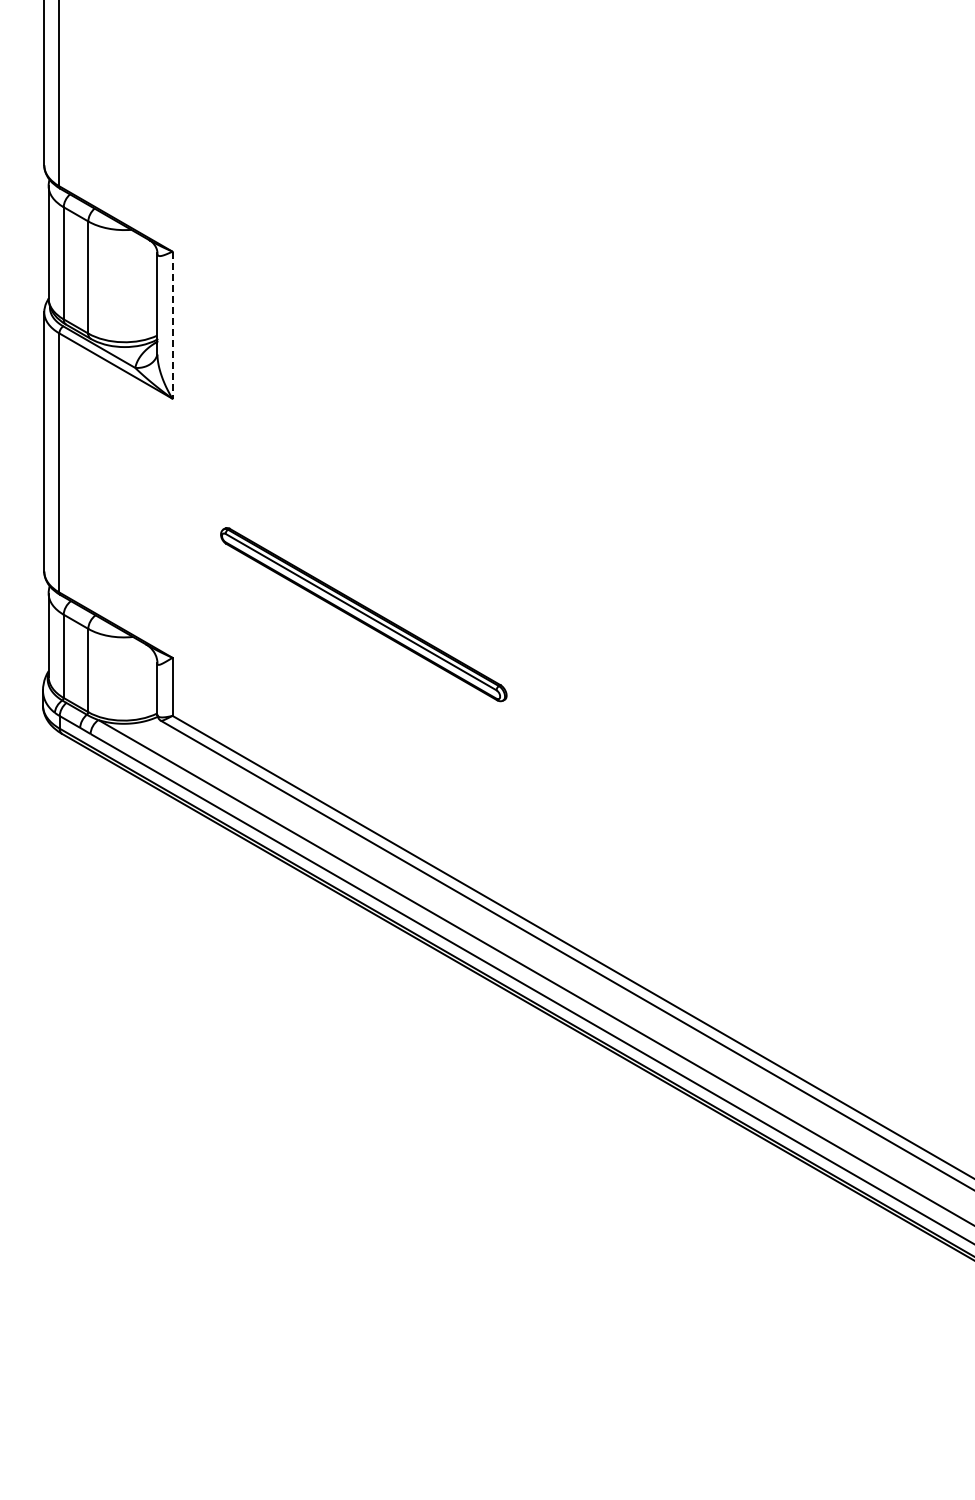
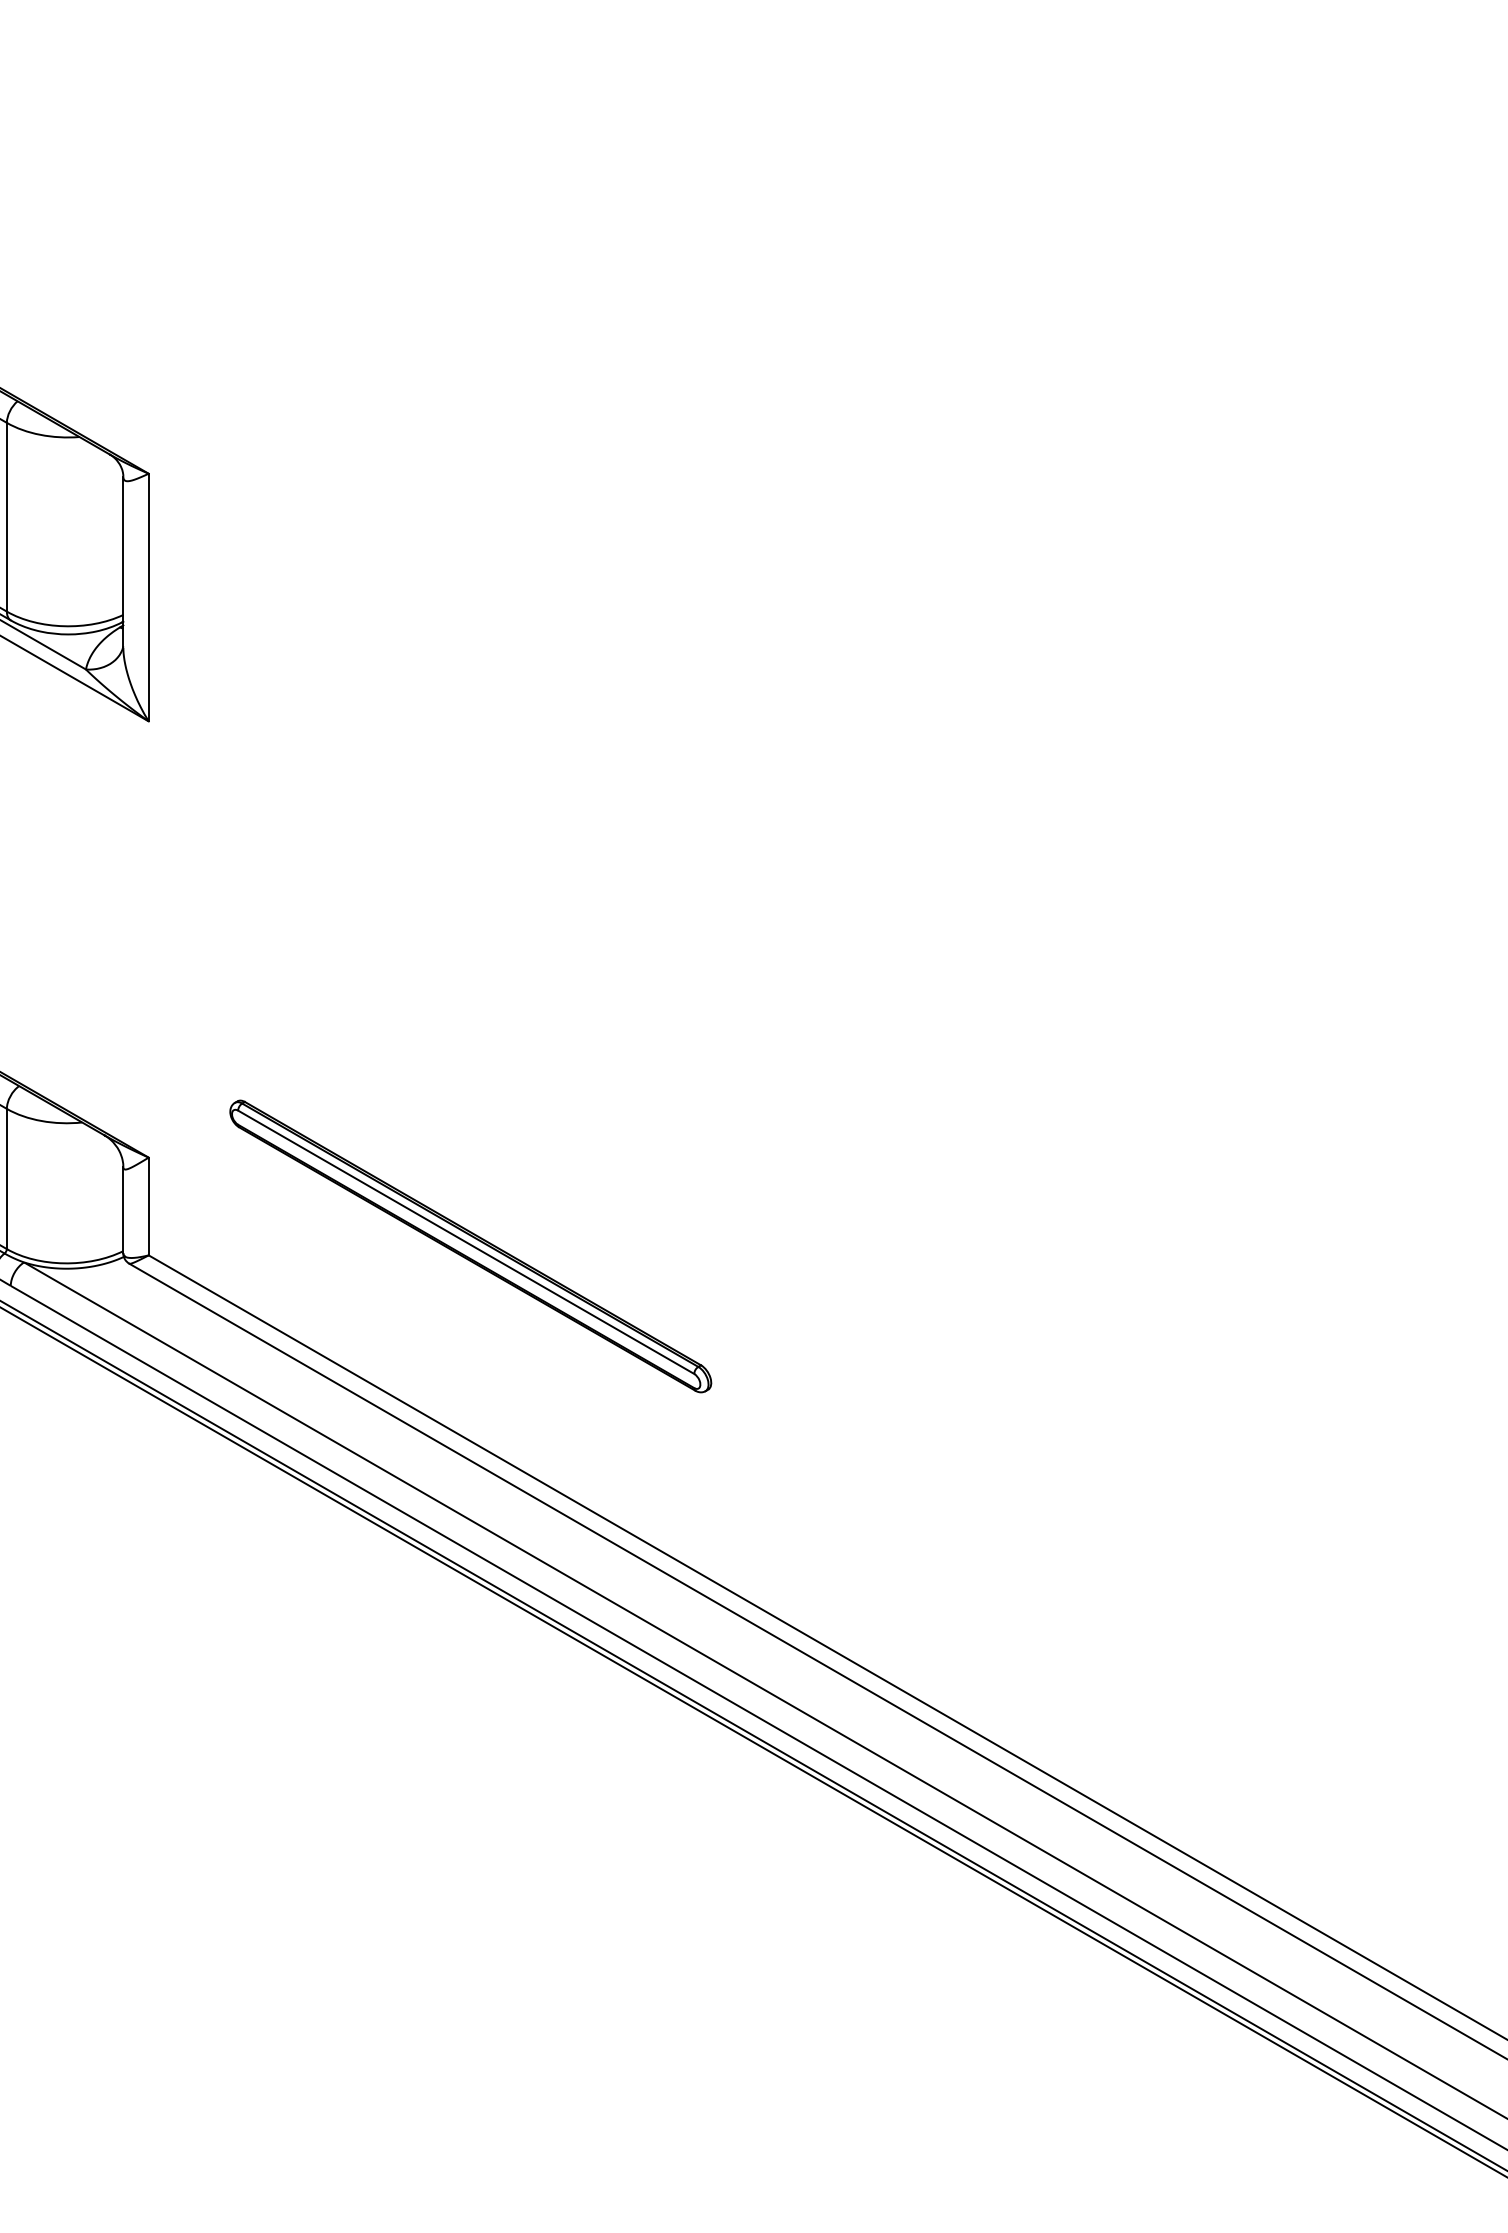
line: (172, 325) -> (148, 598), dashed -> solid
part: (363, 614) -> (470, 1246), moved

